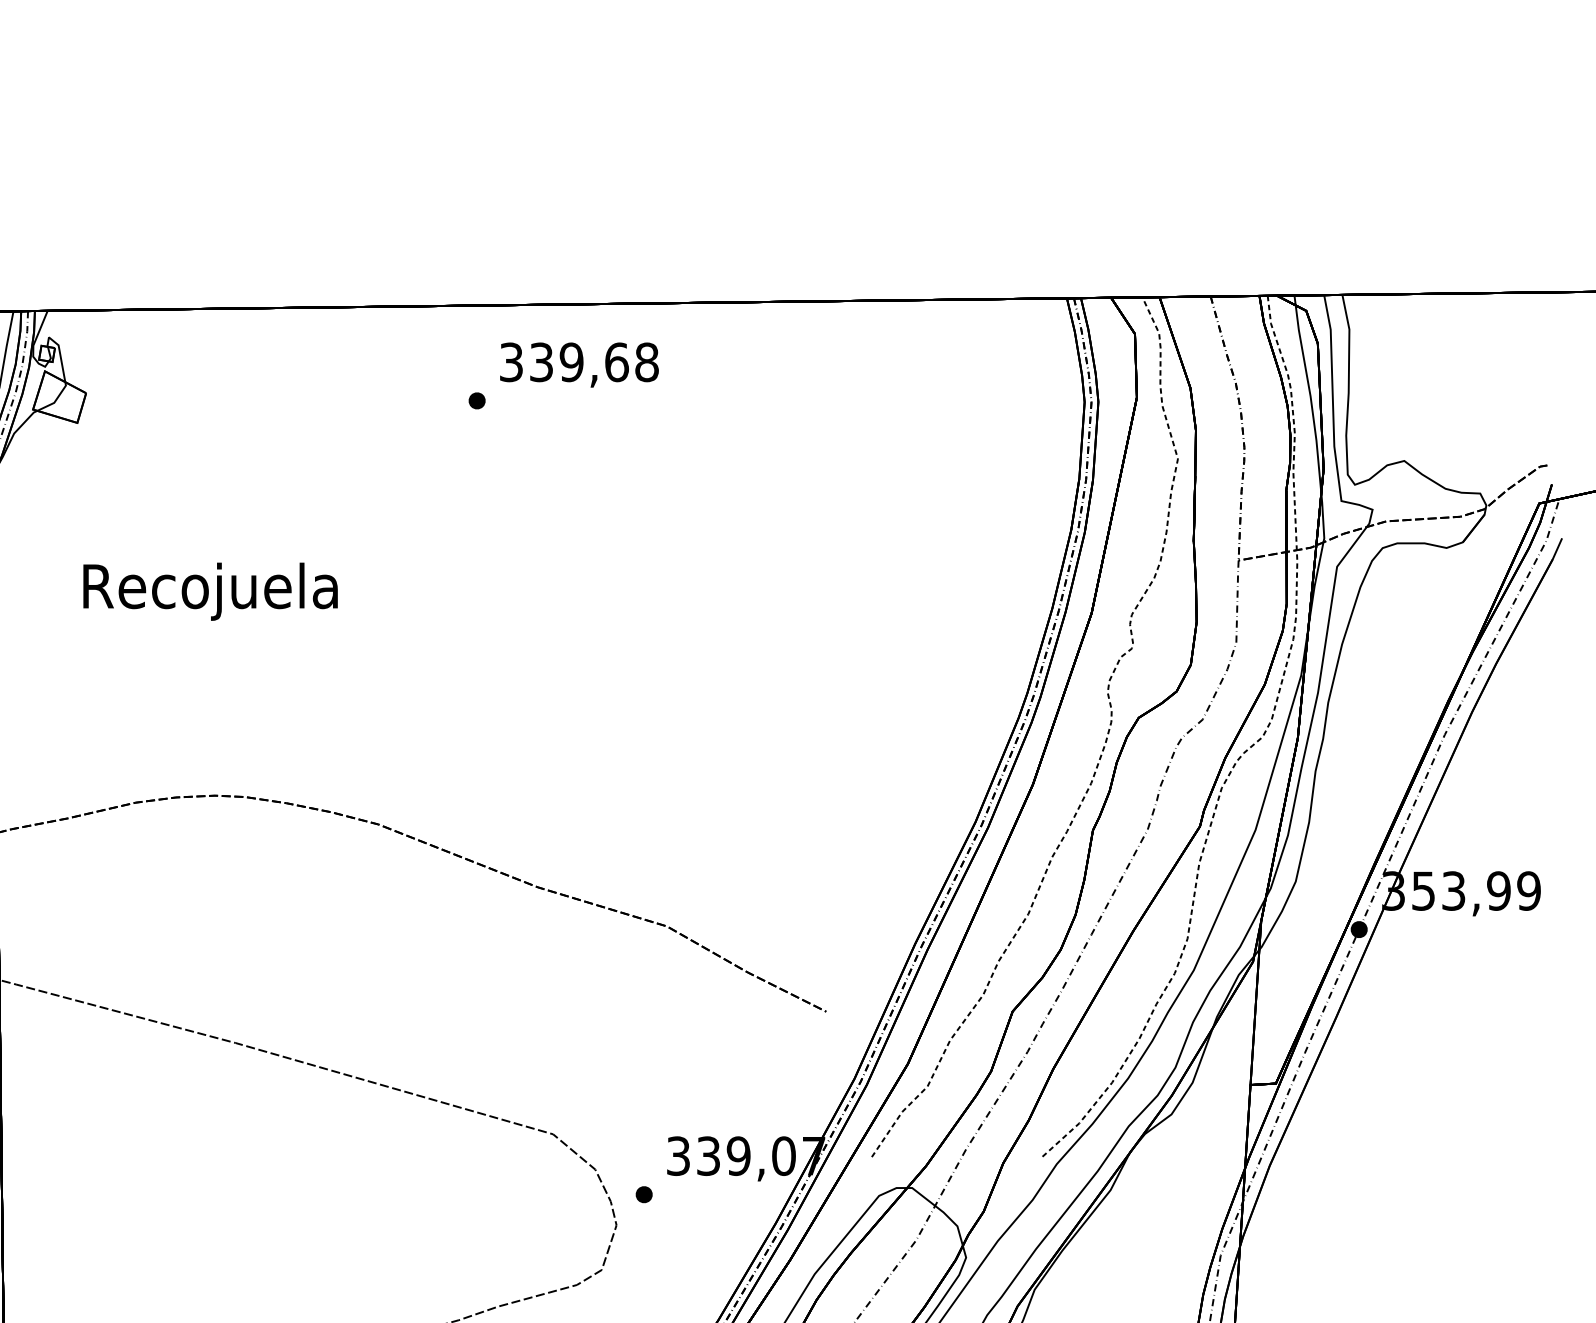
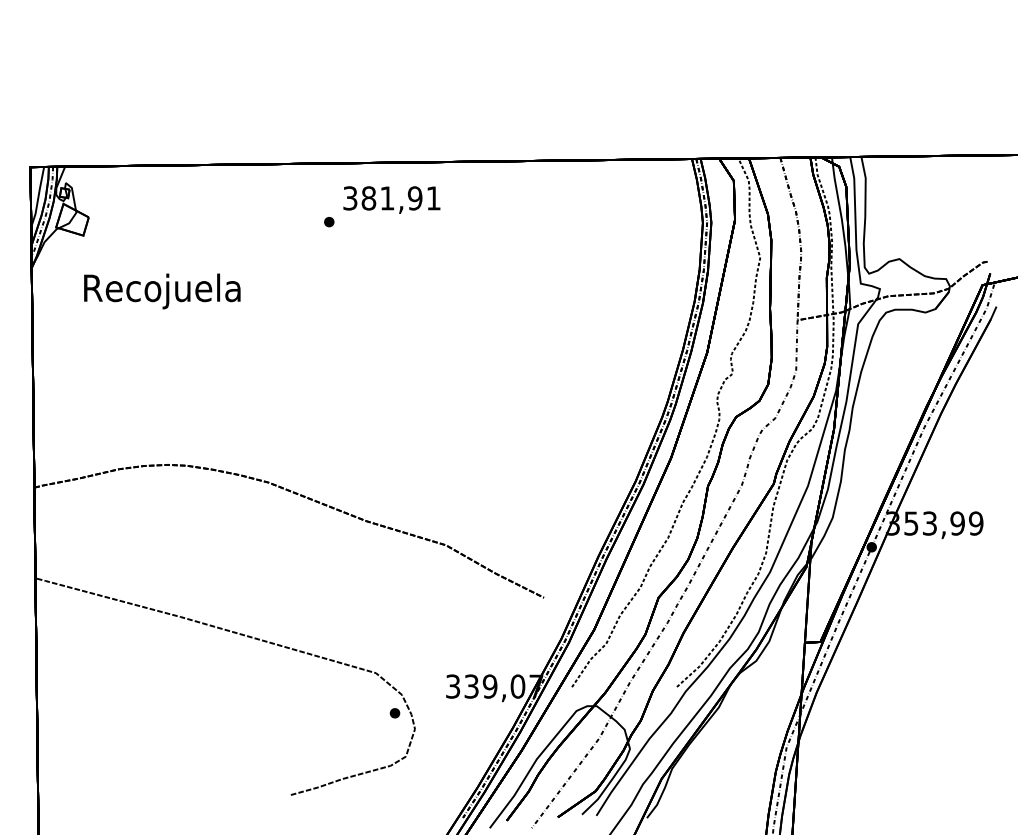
text: (592, 362) -> (400, 198), 339,68 -> 381,91
text: (210, 591) -> (162, 291), moved
part: (643, 1195) -> (394, 713), moved

